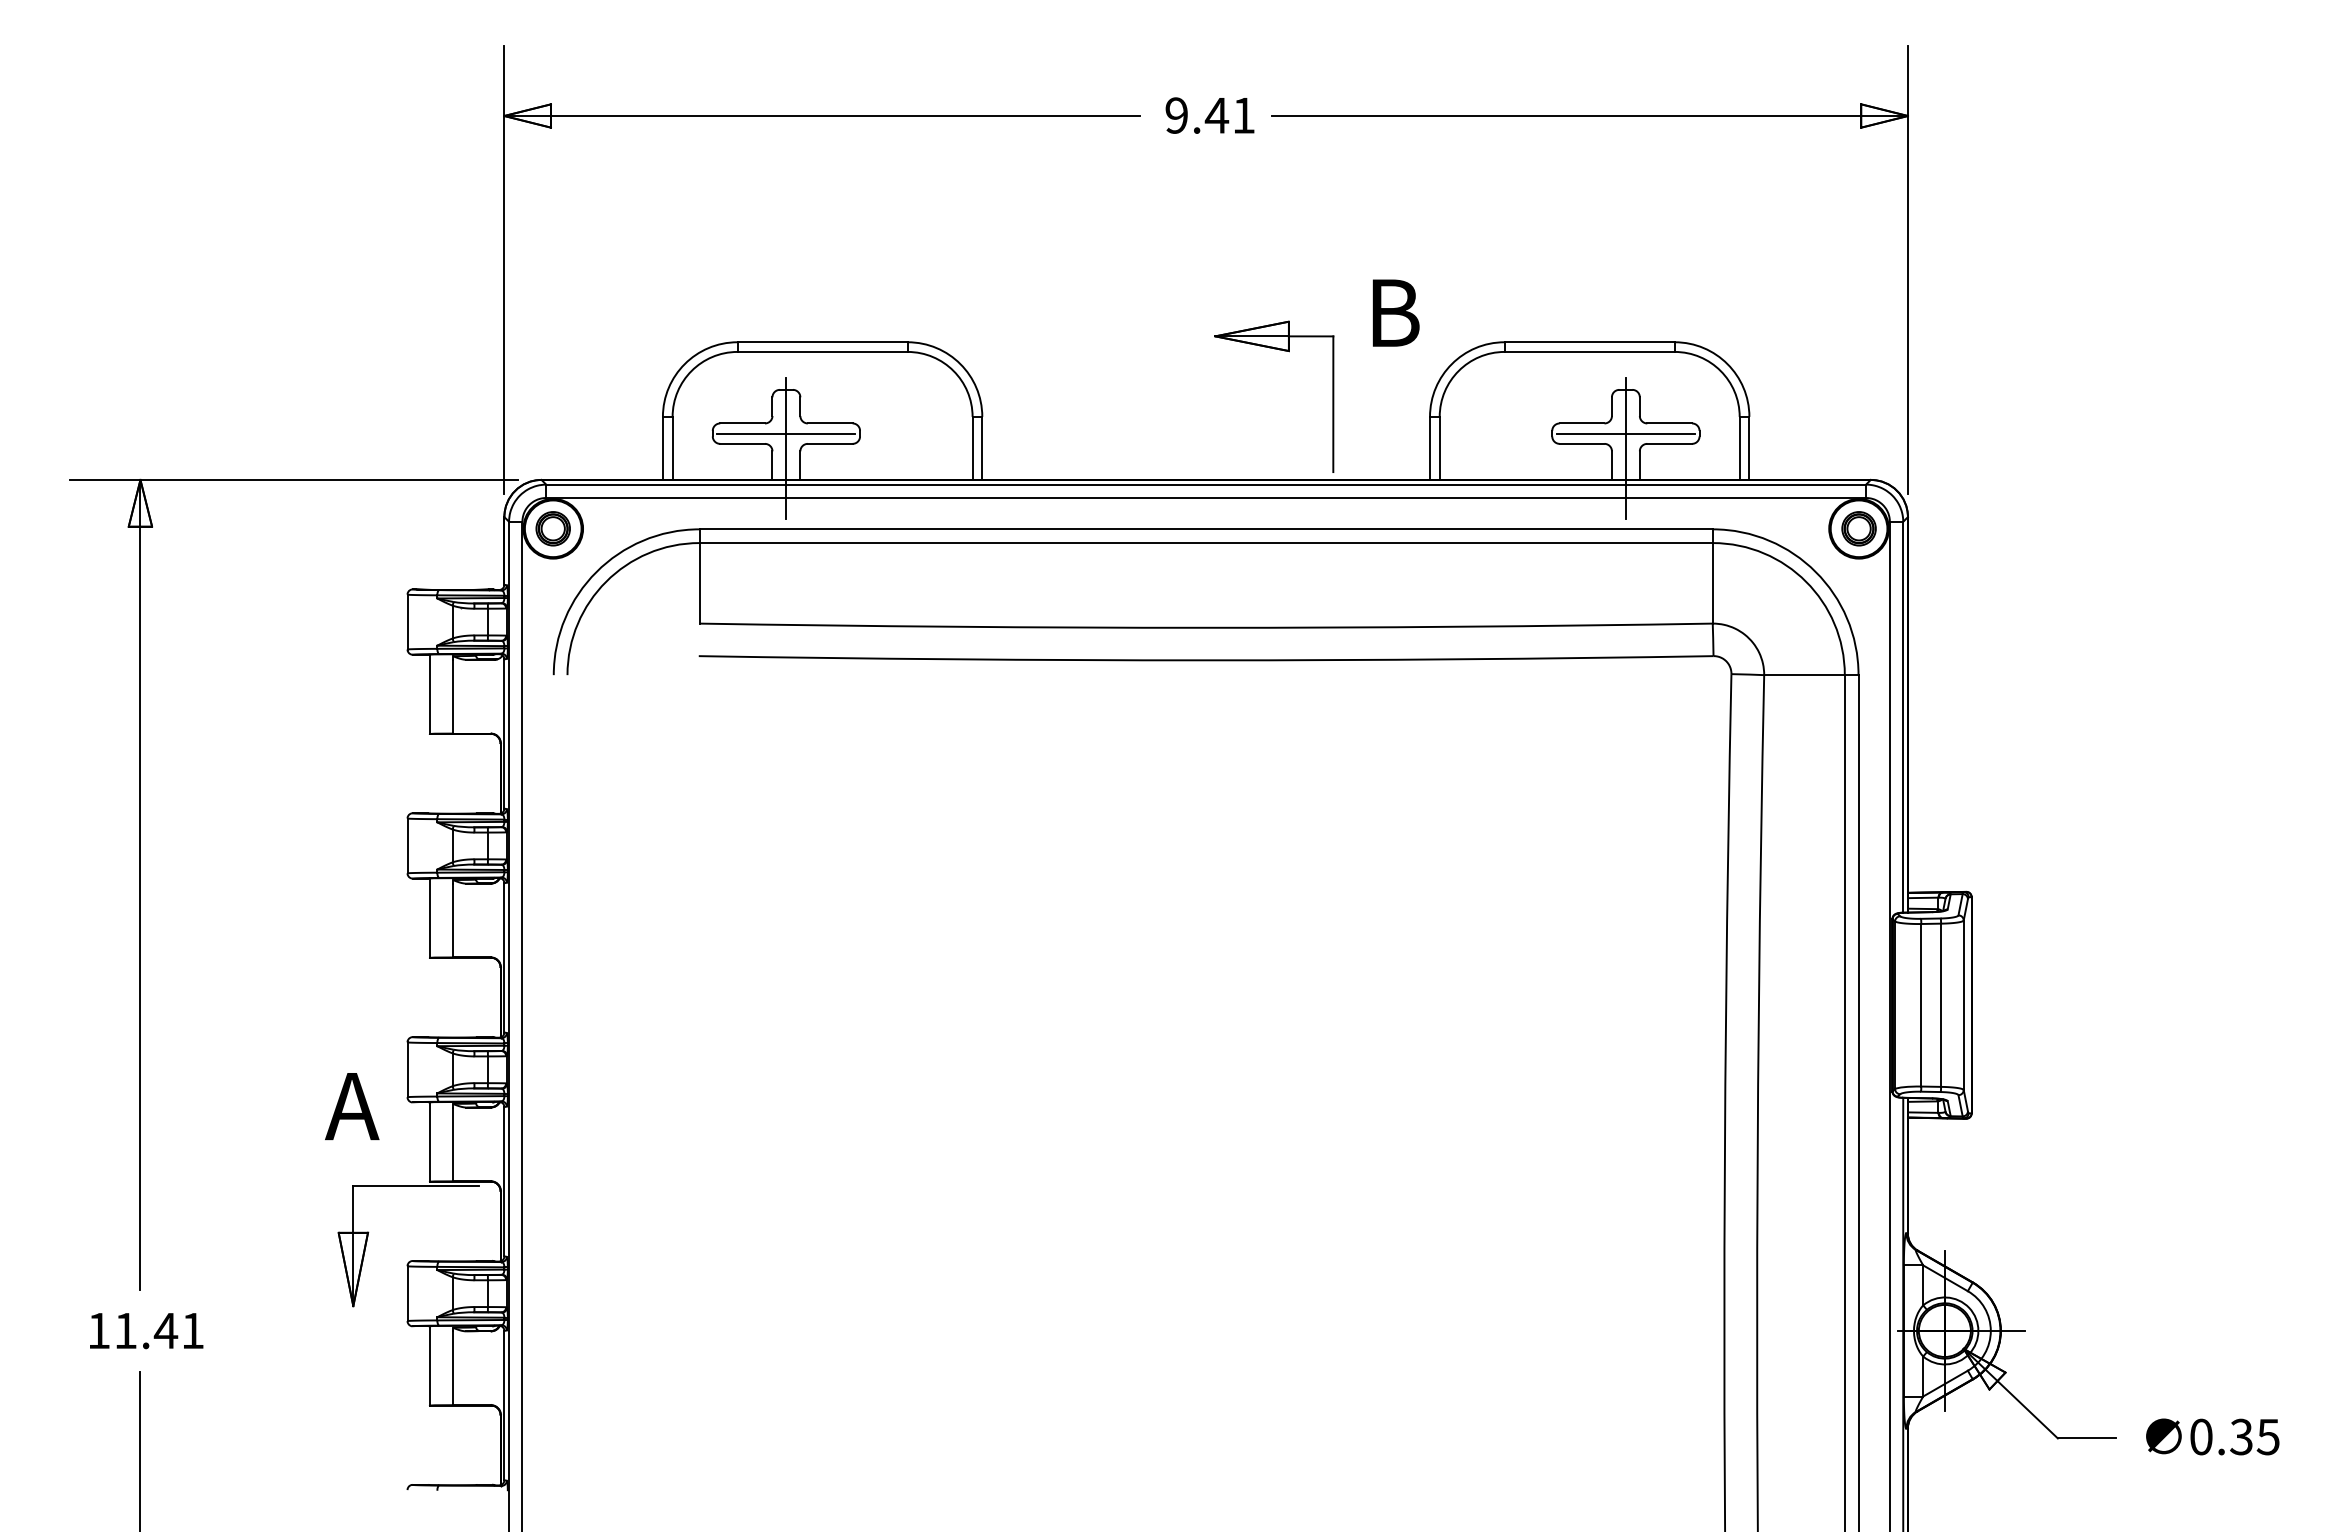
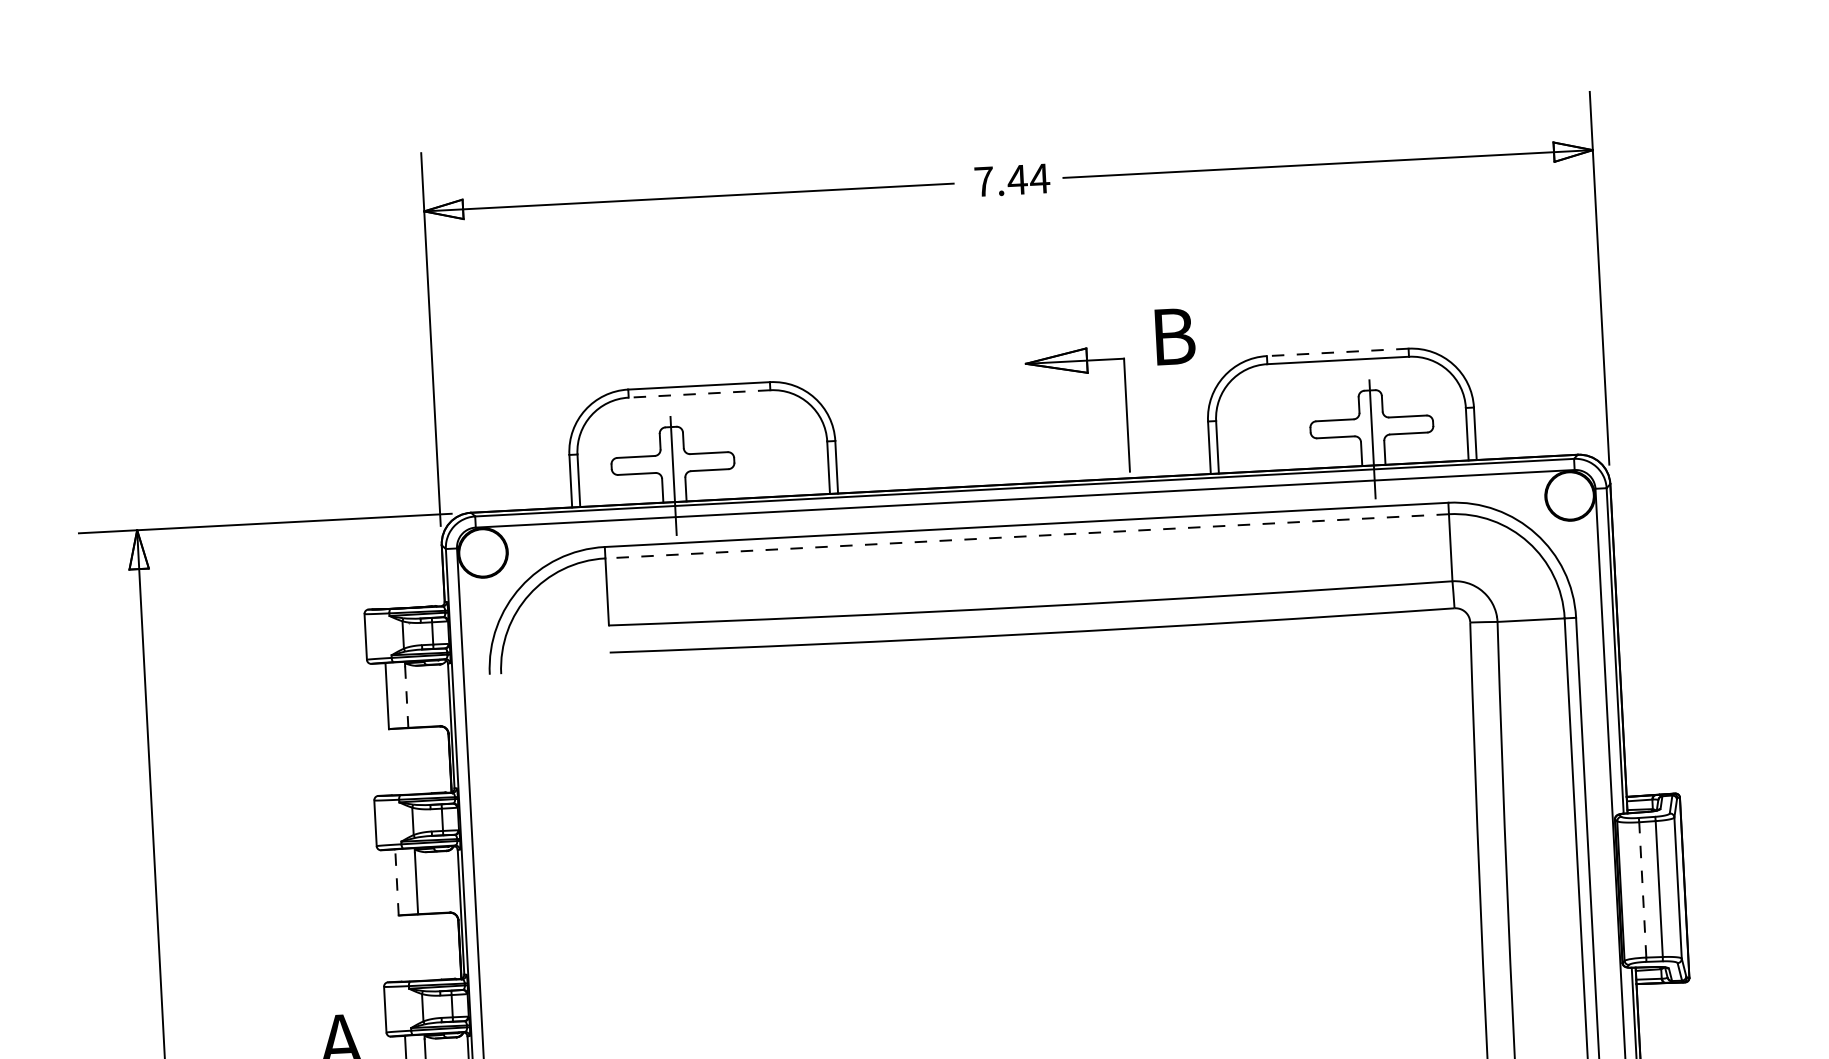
text: (1210, 115) -> (1012, 180), 9.41 -> 7.44
line: (1589, 342) -> (1337, 352), solid -> dashed
line: (822, 351) -> (699, 393), solid -> dashed
line: (786, 433) -> (673, 463), removed
line: (1625, 433) -> (1371, 426), removed
part: (552, 528) -> (482, 552), removed
part: (1858, 528) -> (1569, 495), removed
line: (1206, 543) -> (1027, 536), solid -> dashed
line: (452, 696) -> (406, 696), solid -> dashed
line: (429, 918) -> (396, 882), solid -> dashed
line: (1921, 1004) -> (1642, 889), solid -> dashed

